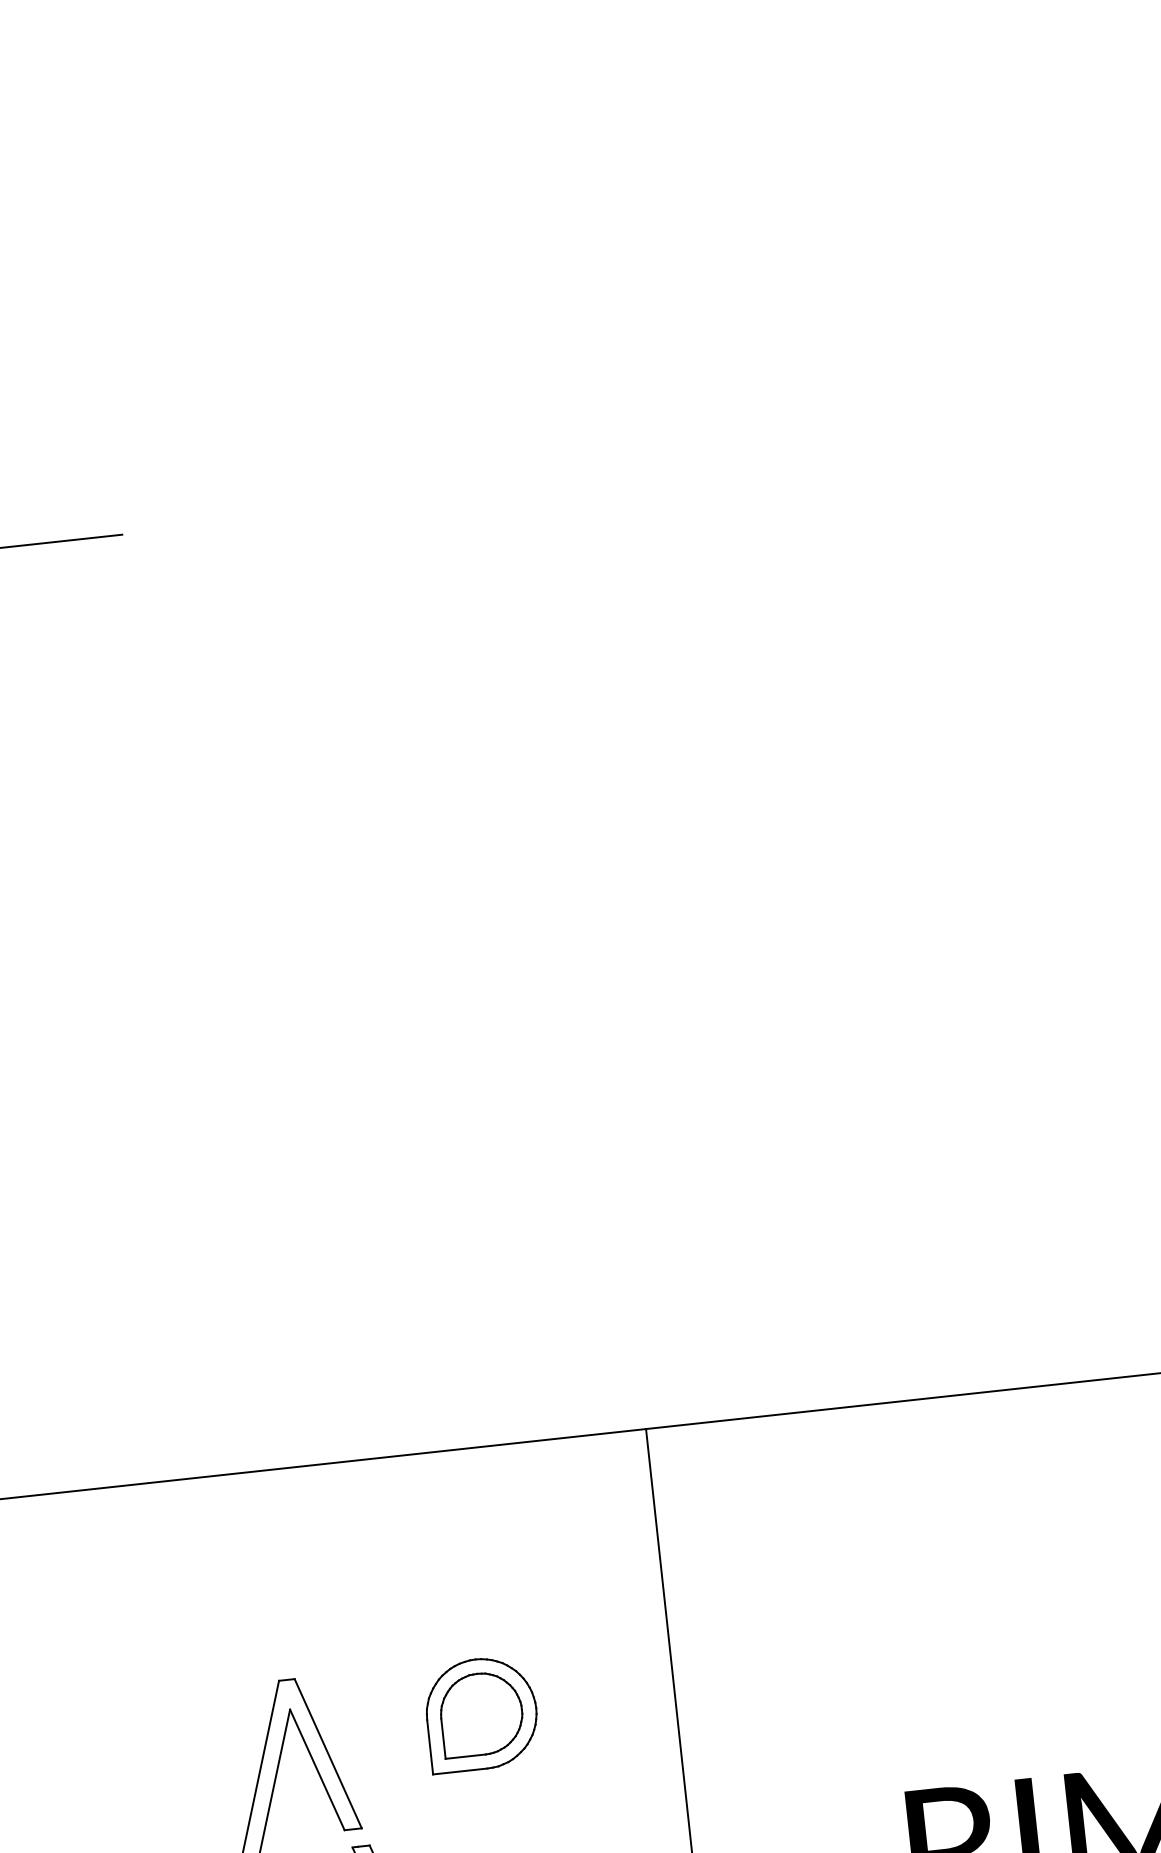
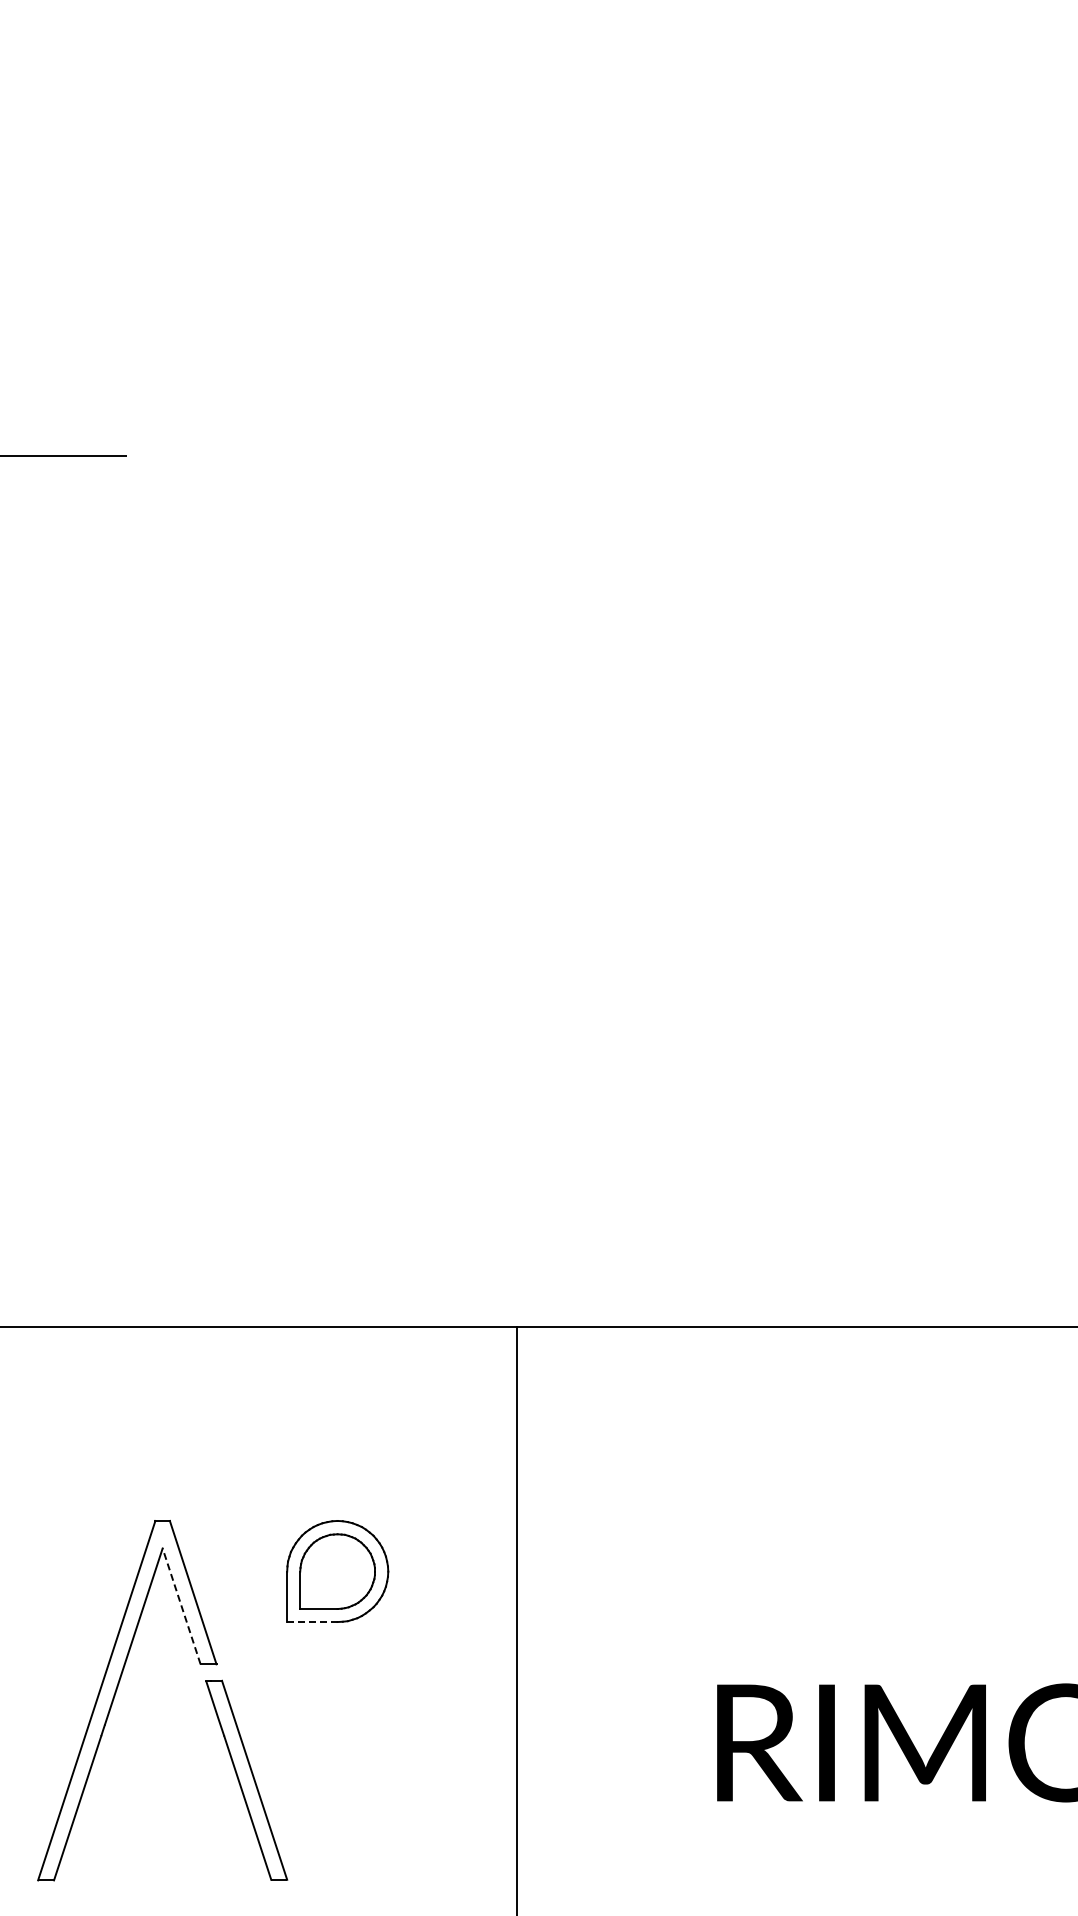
line: (317, 1770) -> (181, 1606), solid -> dashed
line: (459, 1772) -> (311, 1622), solid -> dashed

